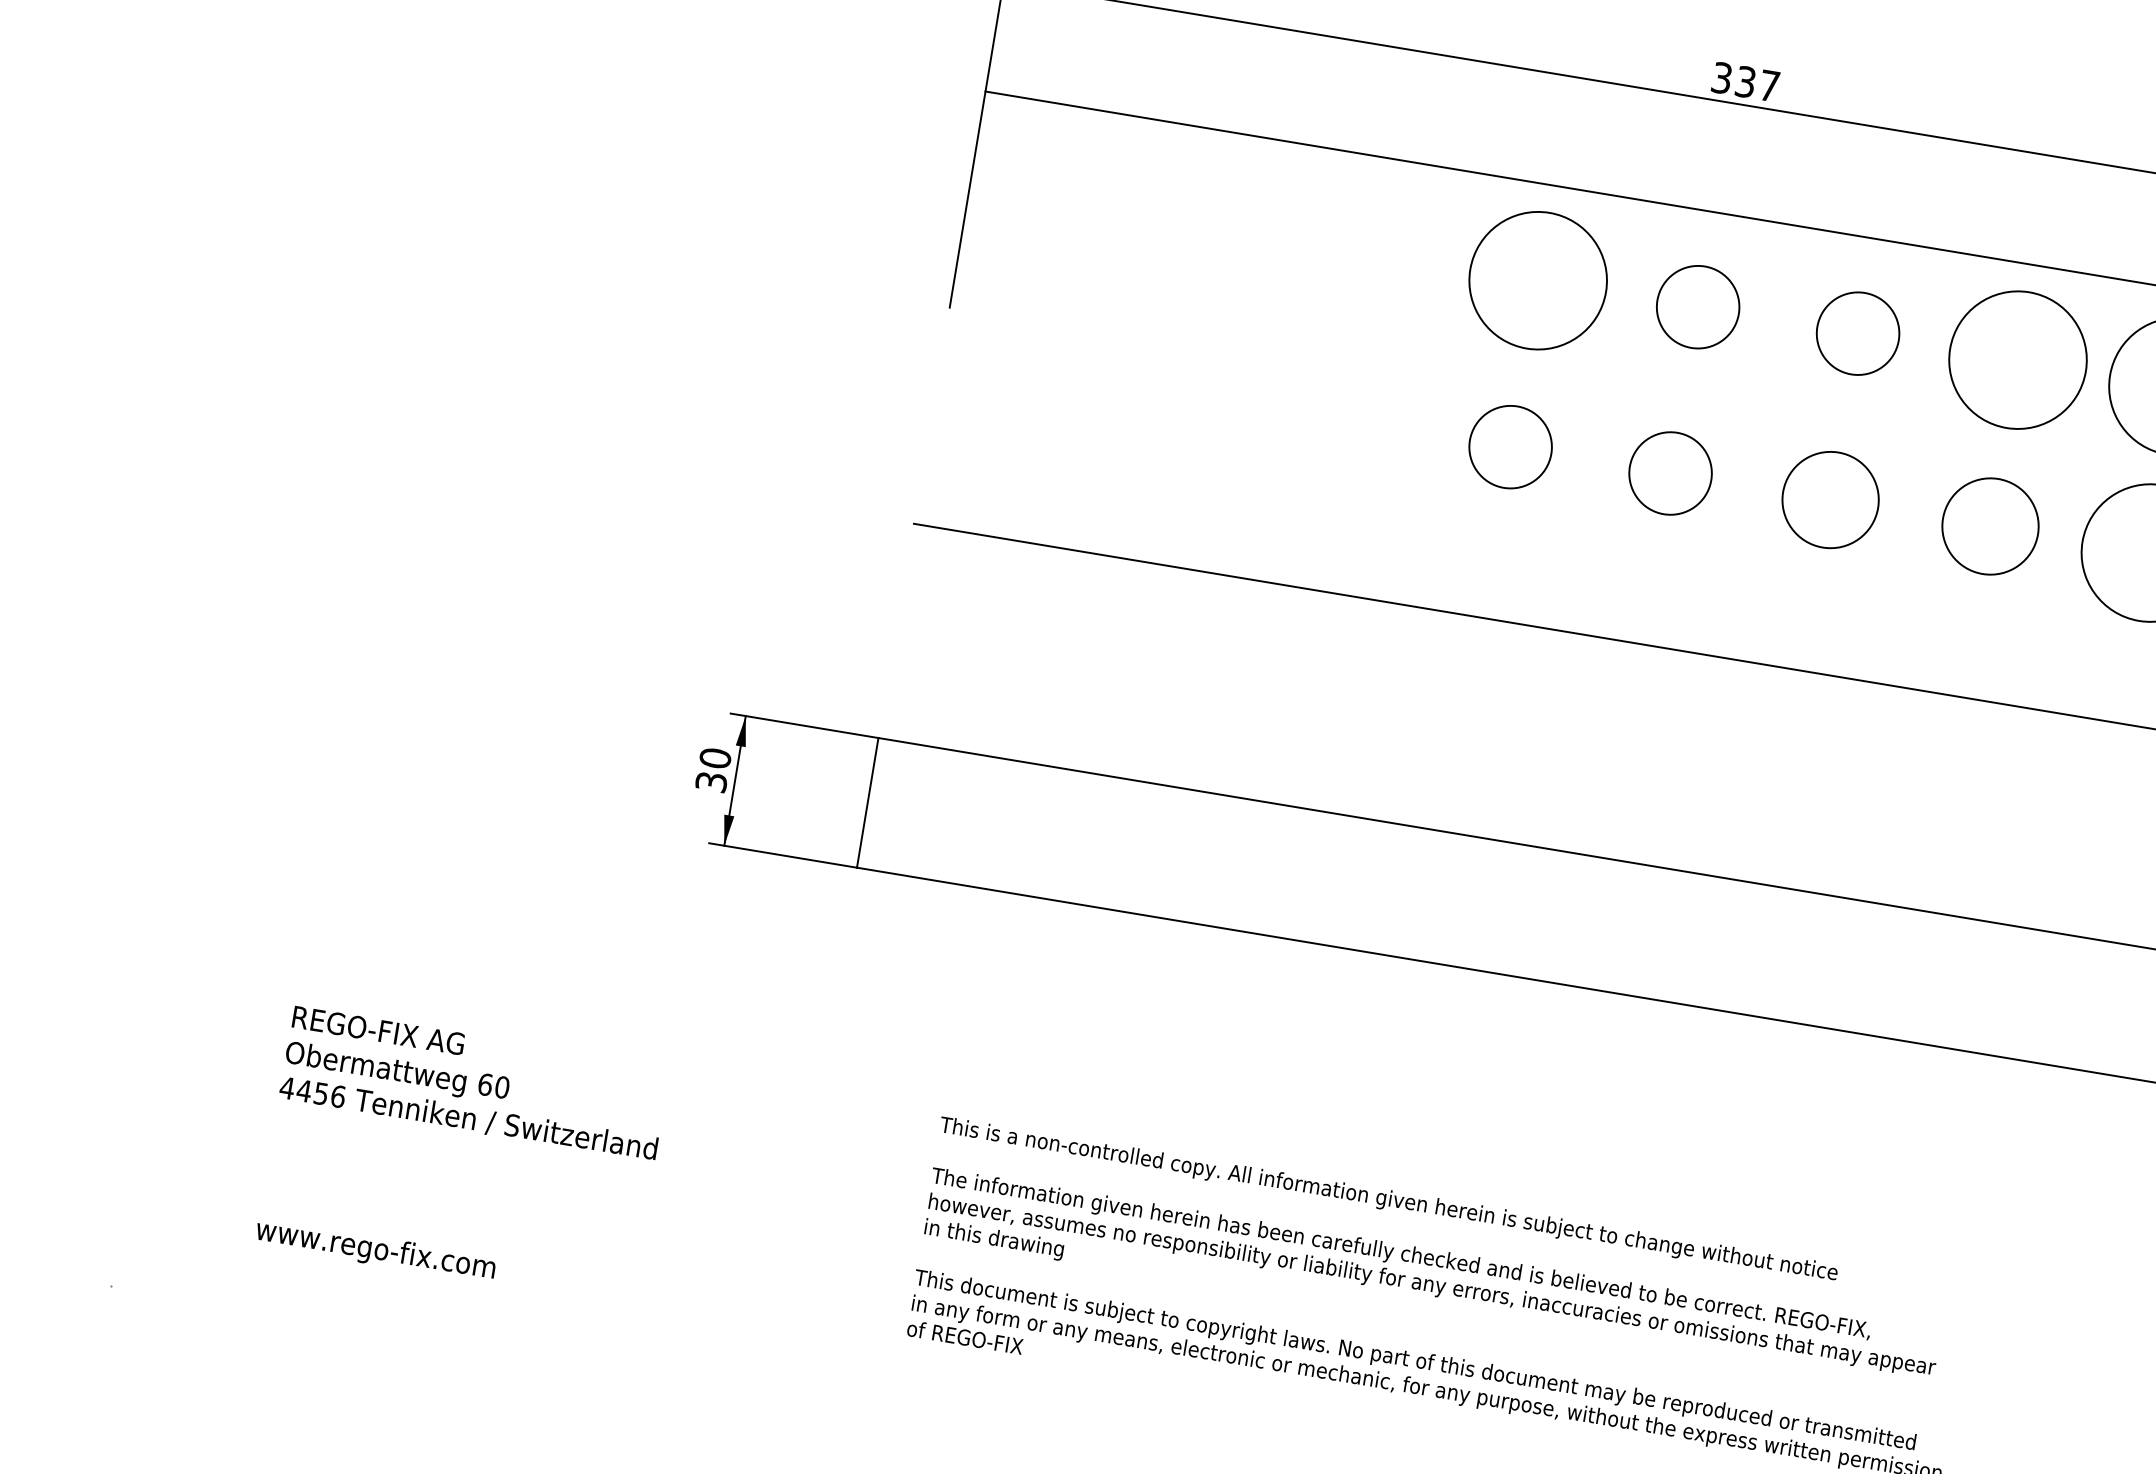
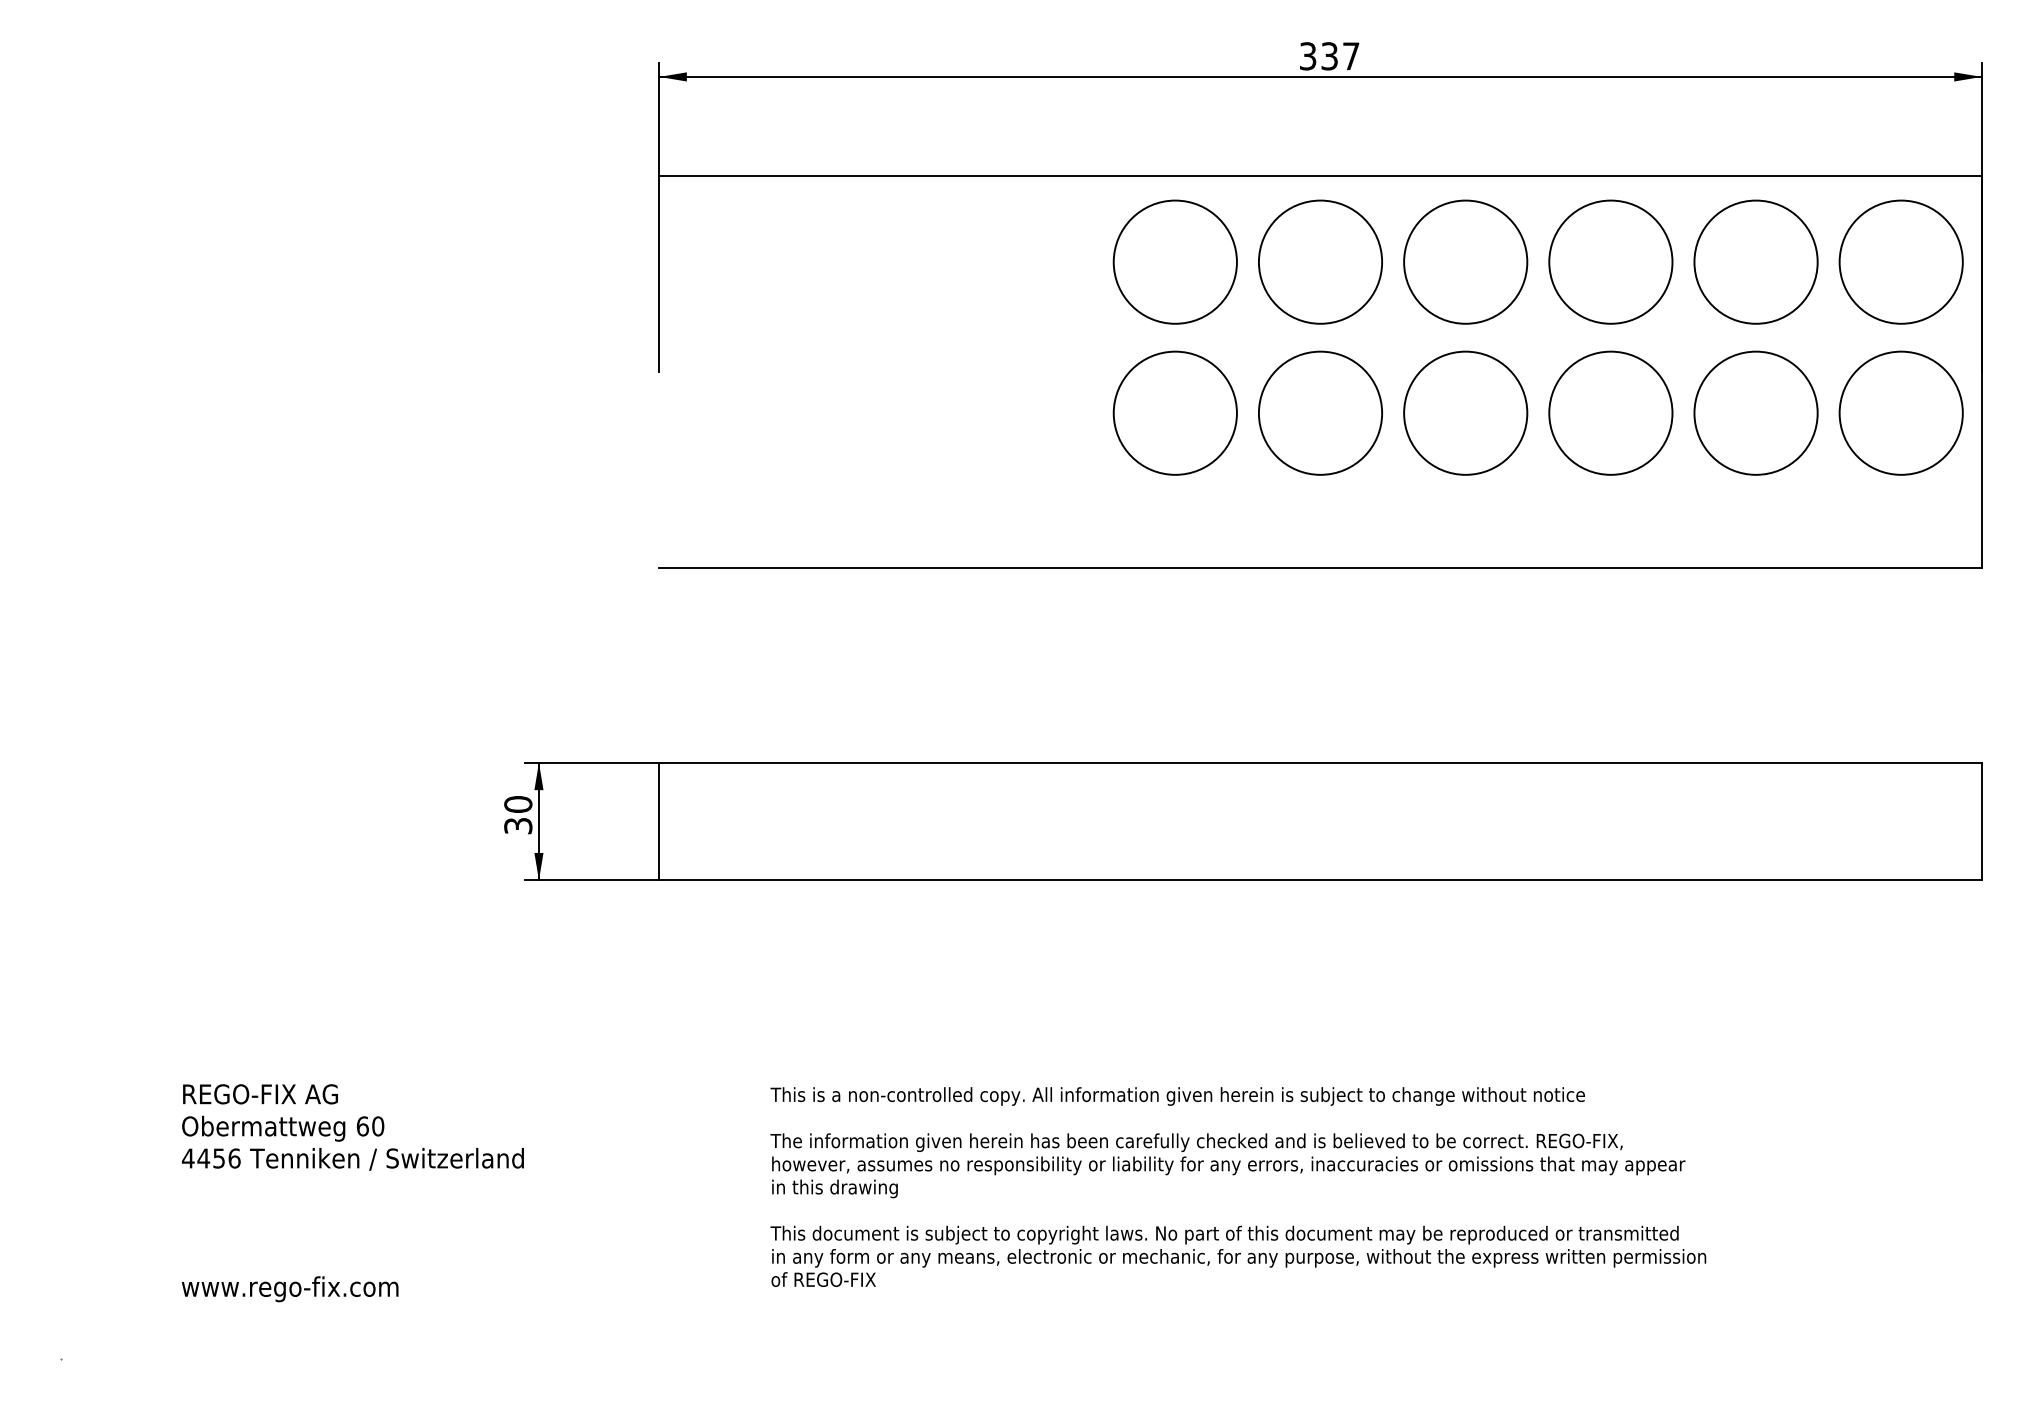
circle: (1698, 306) -> (1320, 261), size x1.67
circle: (1857, 332) -> (1465, 261), size x1.67
circle: (1509, 446) -> (1174, 412), size x1.67
circle: (1670, 472) -> (1320, 412), size x1.67
circle: (1830, 499) -> (1465, 412), size x1.43
circle: (1990, 525) -> (1610, 412), size x1.43

